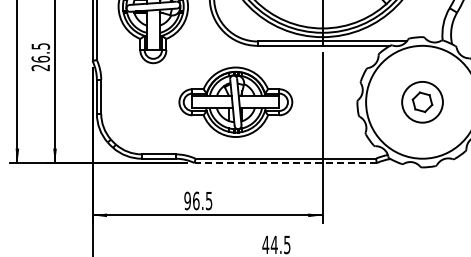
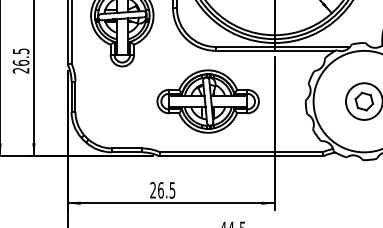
part: (235, 101) -> (207, 100), moved
line: (285, 163) -> (241, 156), dashed -> solid
text: (187, 200) -> (153, 189), 96.5 -> 26.5

